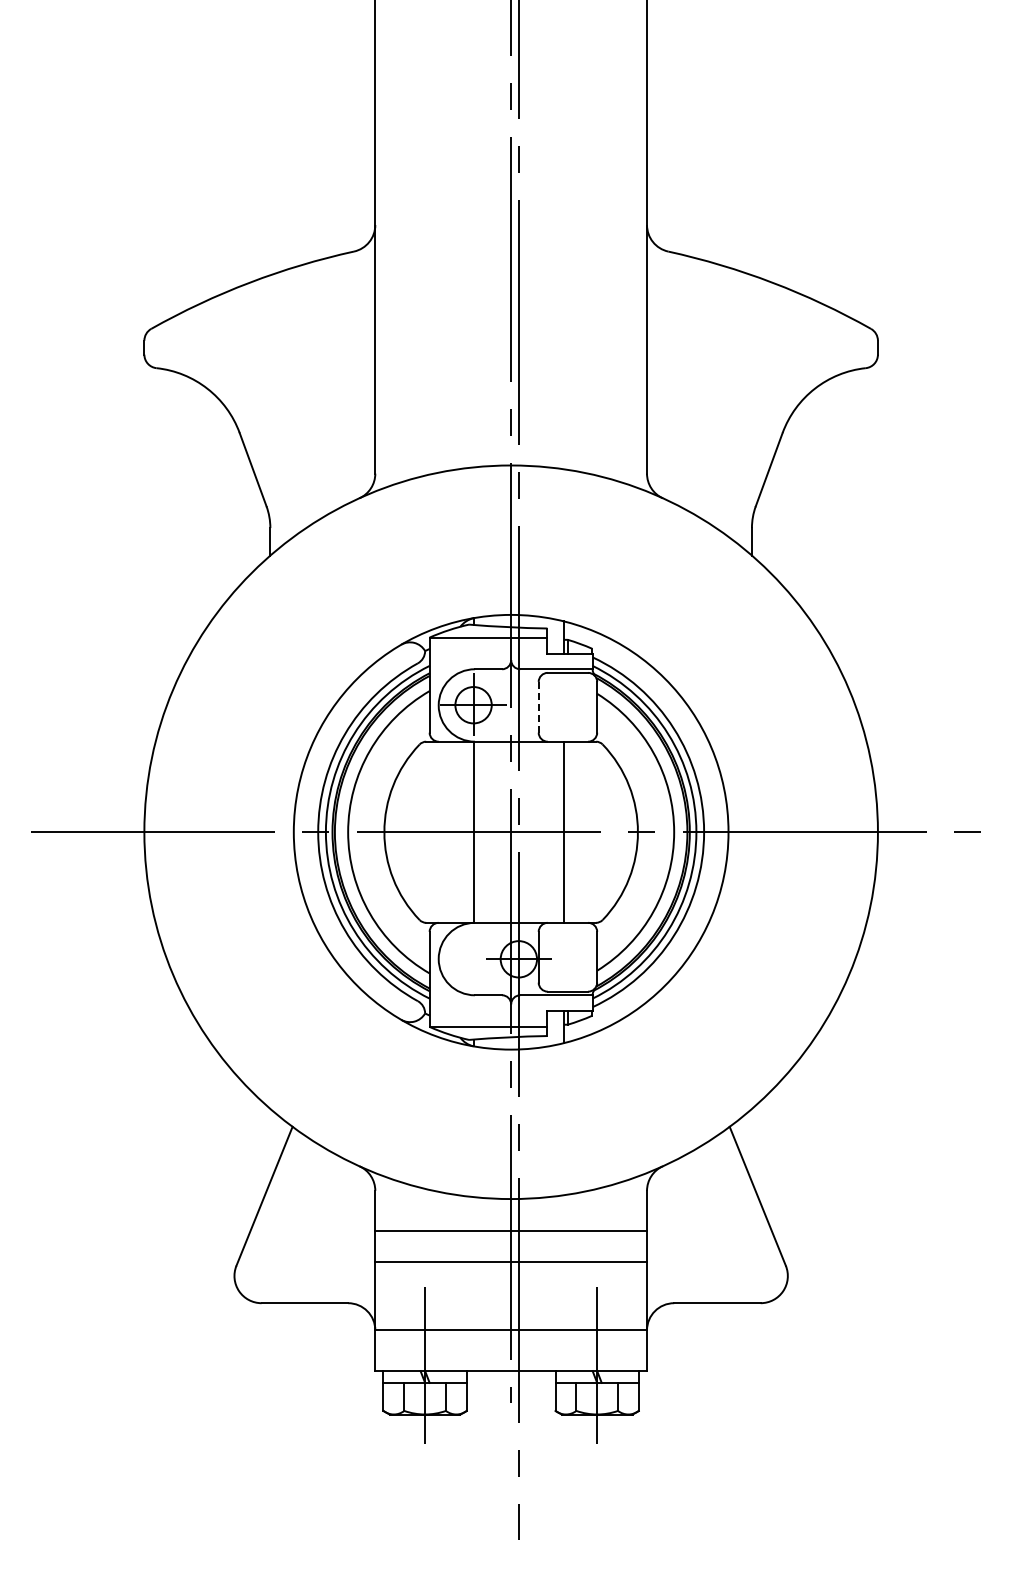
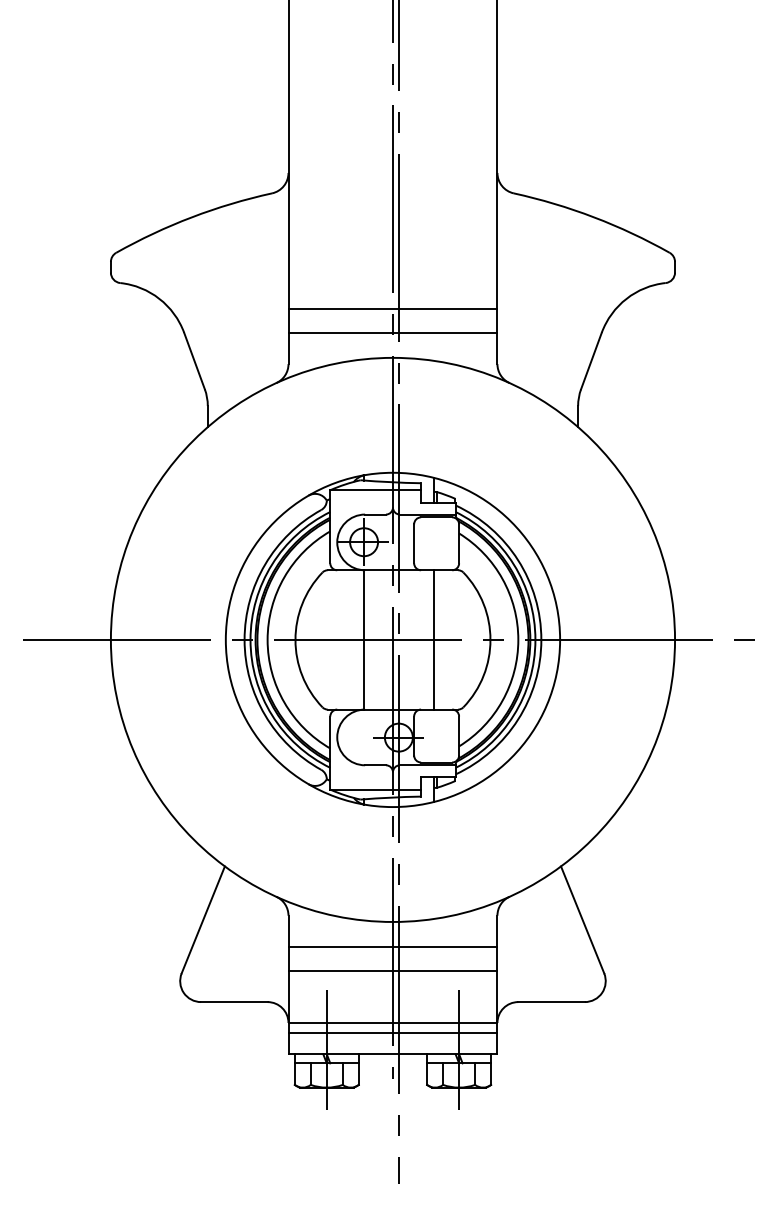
line: (511, 402) -> (393, 309), added
line: (511, 433) -> (393, 333), added
line: (538, 707) -> (413, 543), dashed -> solid
line: (511, 1343) -> (393, 1033), added

